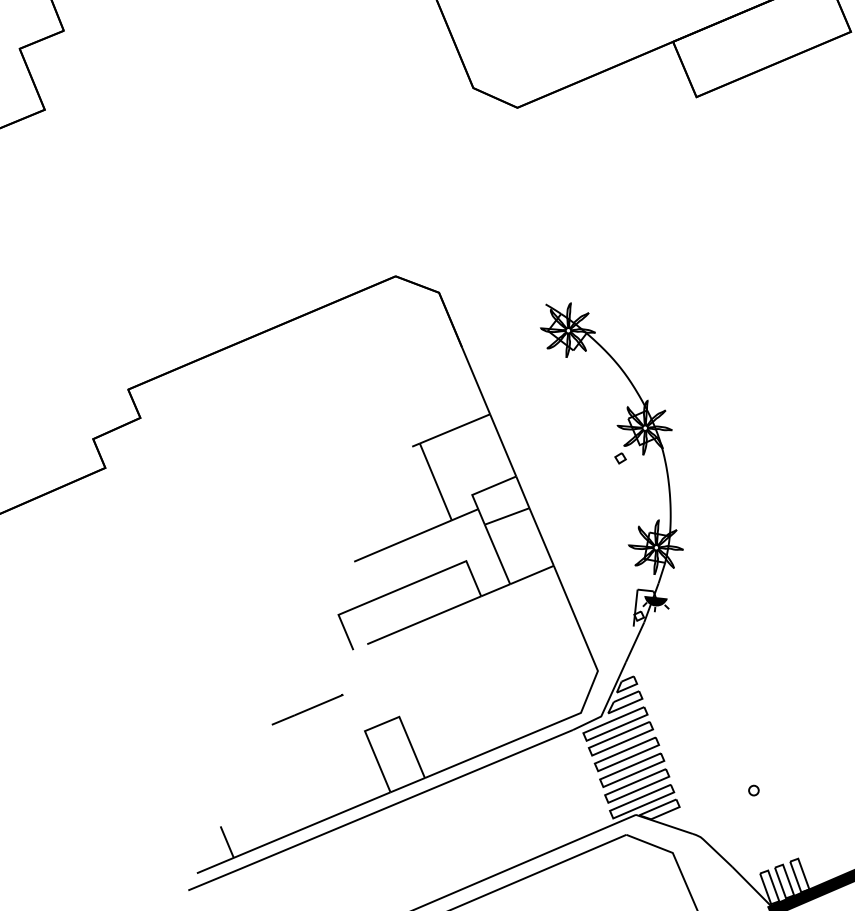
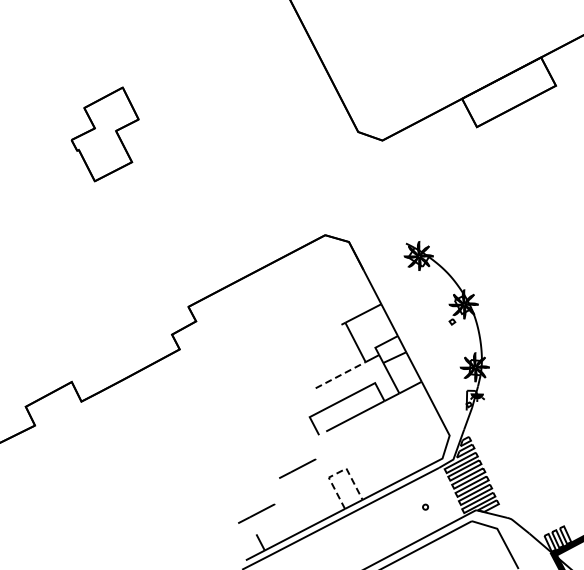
line: (404, 539) -> (341, 374), solid -> dashed
line: (381, 724) -> (337, 473), solid -> dashed
line: (223, 787) -> (256, 513), added
circle: (753, 789) -> (425, 506), moved

